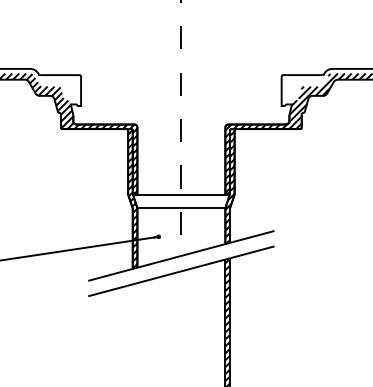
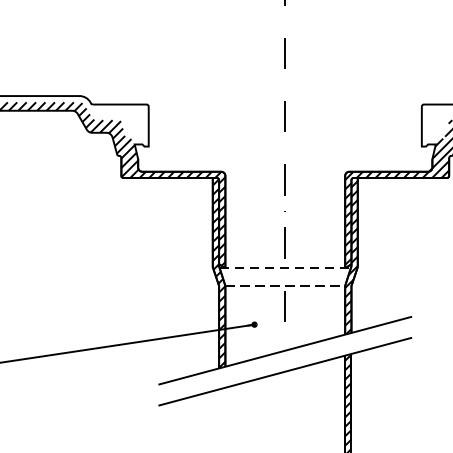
line: (181, 195) -> (285, 268), solid -> dashed
line: (181, 208) -> (285, 286), solid -> dashed

